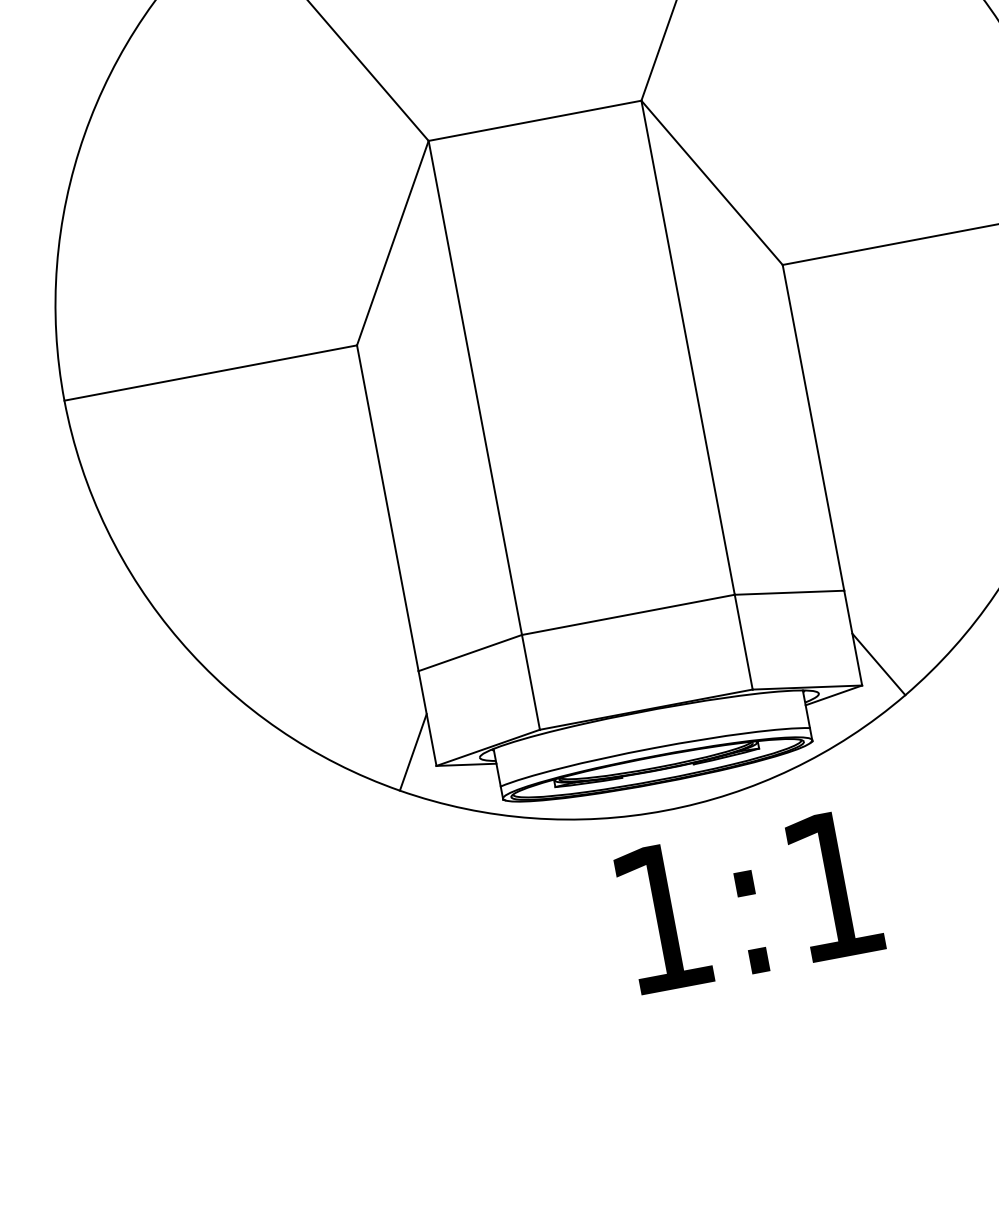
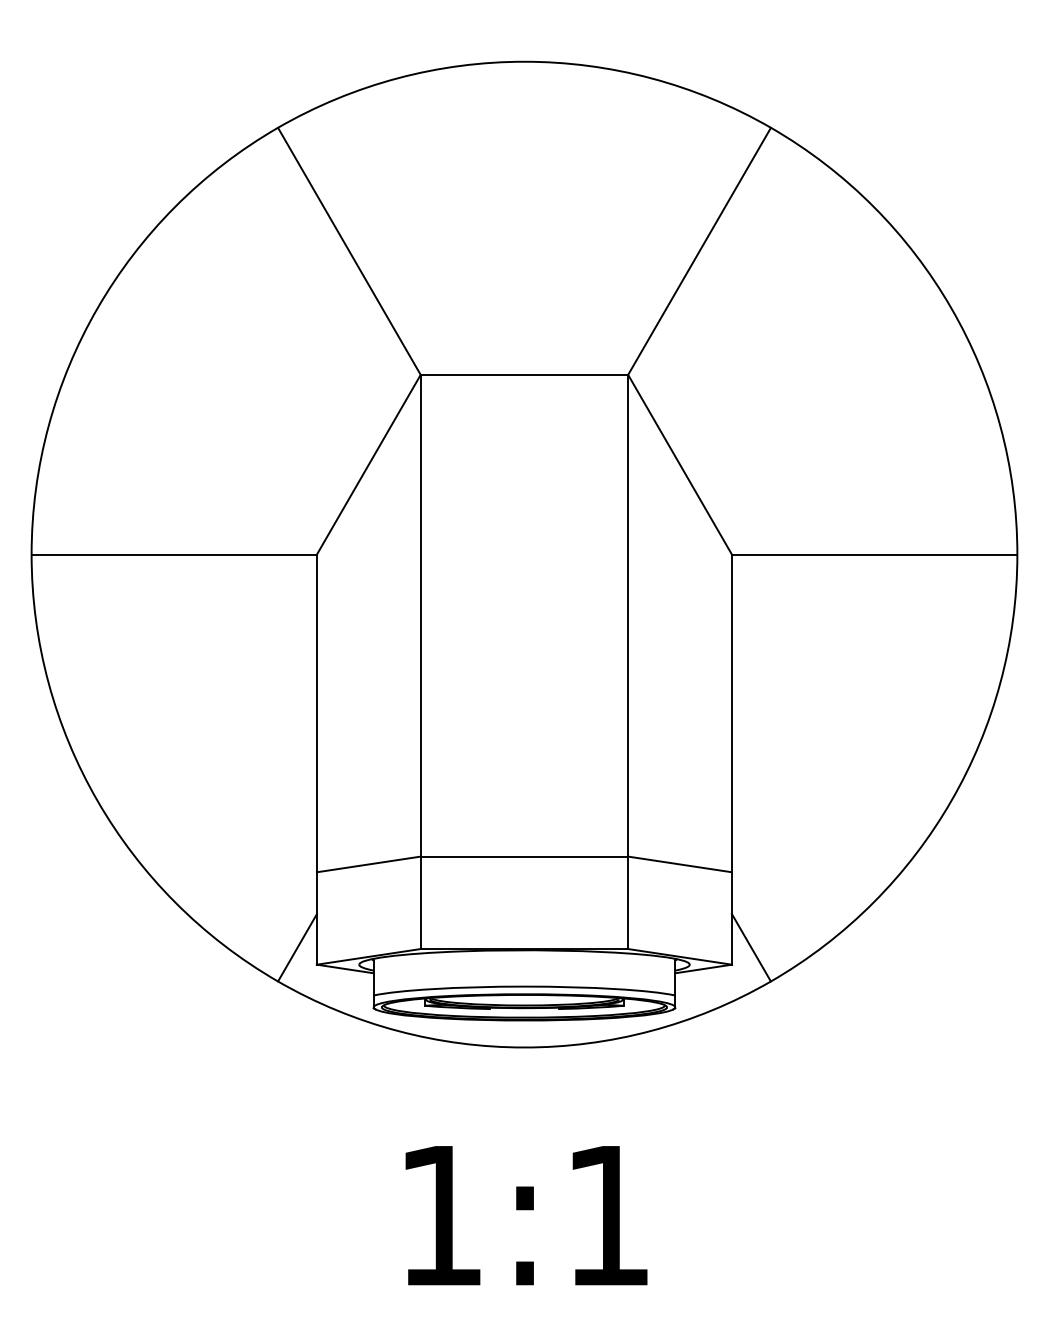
text: (749, 900) -> (526, 1215), moved

